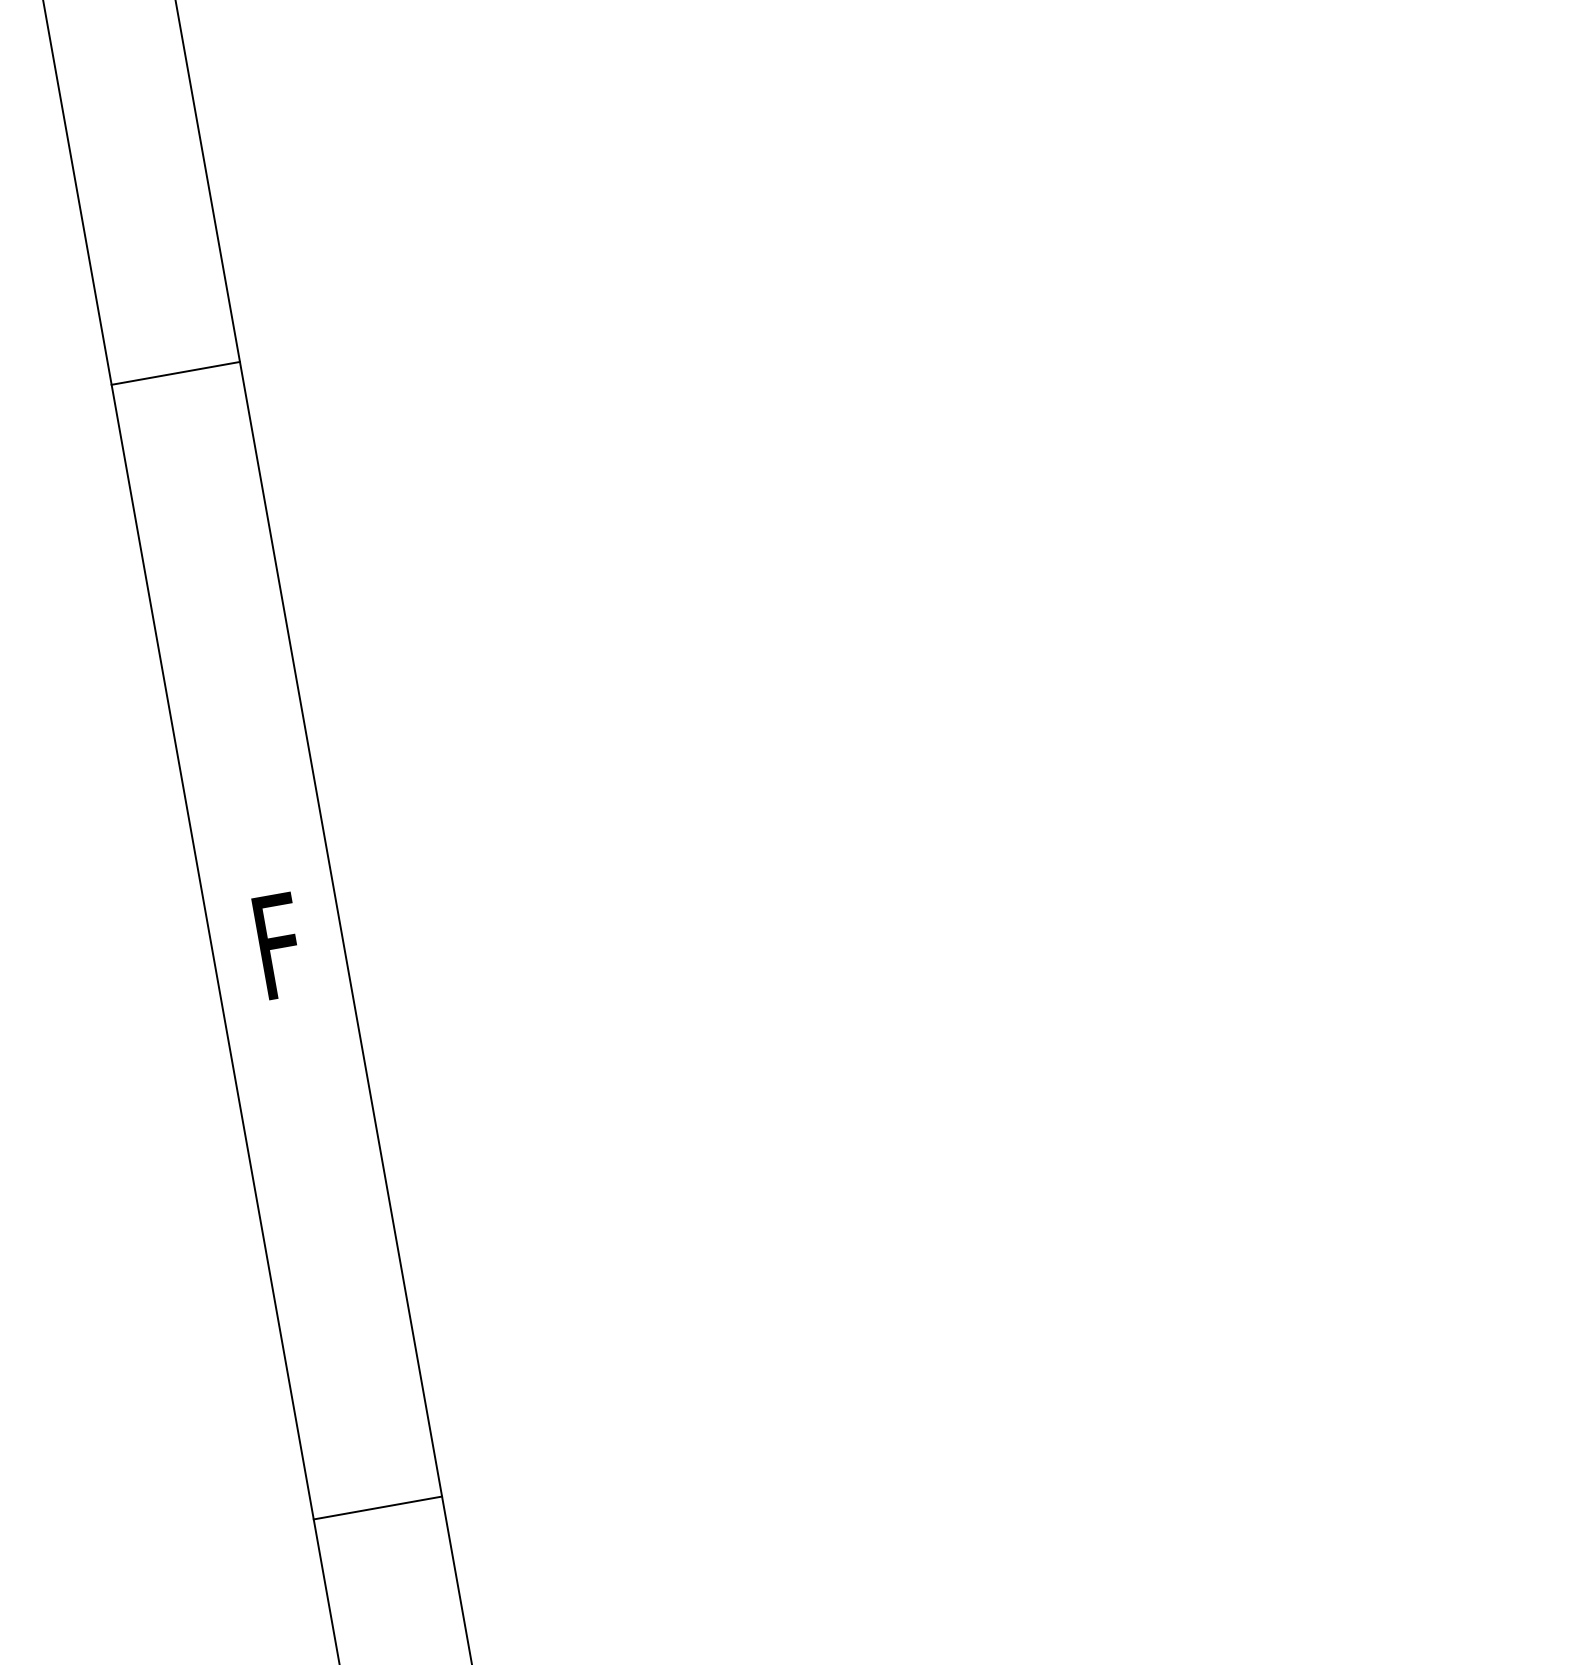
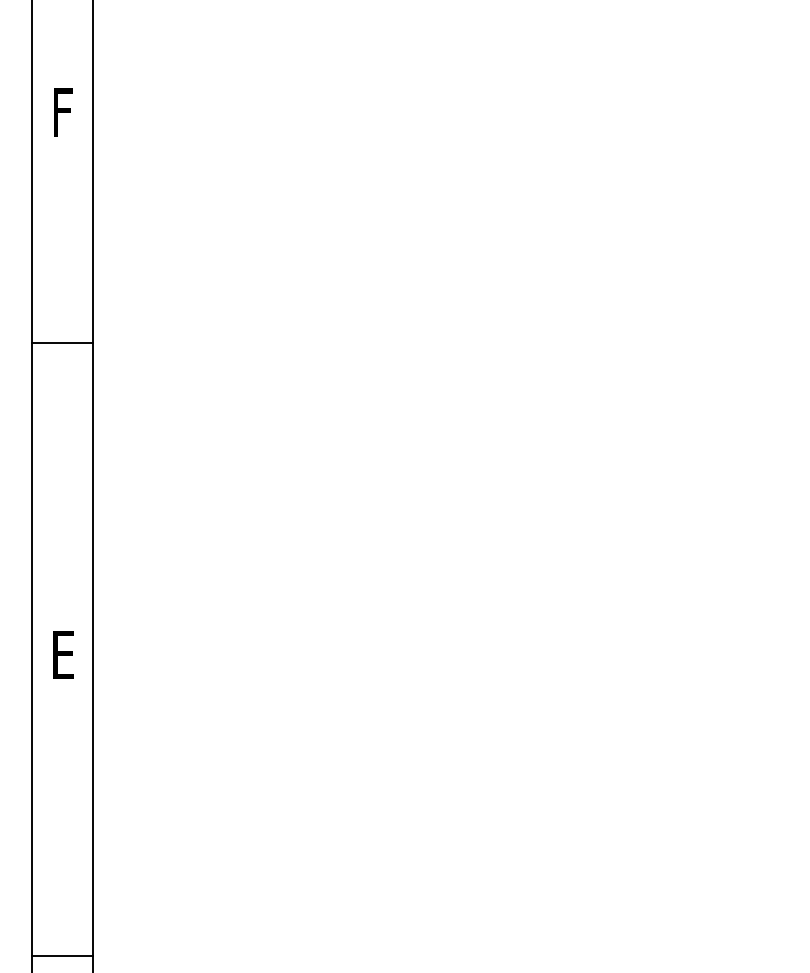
line: (175, 374) -> (62, 343), moved
text: (279, 945) -> (63, 654), F -> E
line: (377, 1508) -> (62, 956), moved

